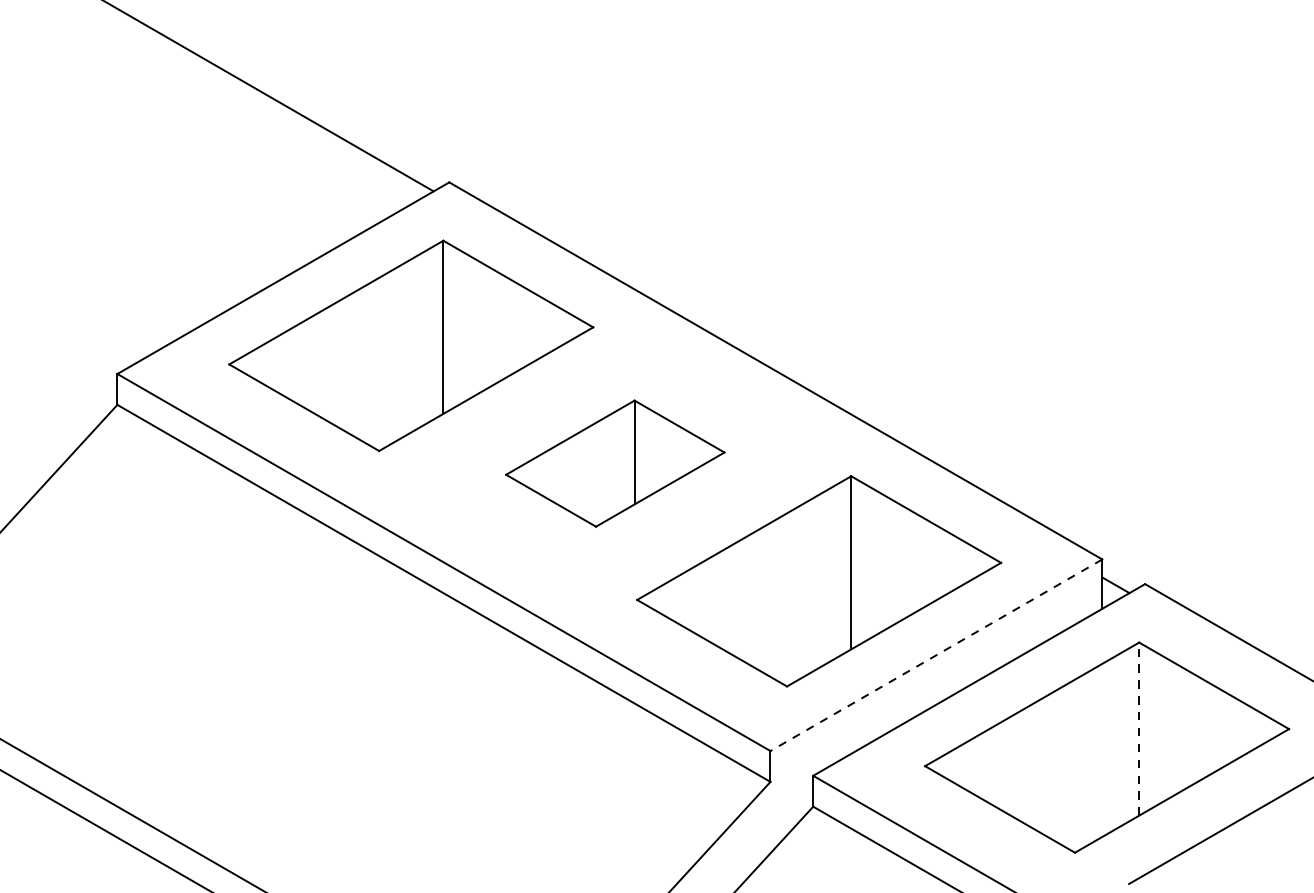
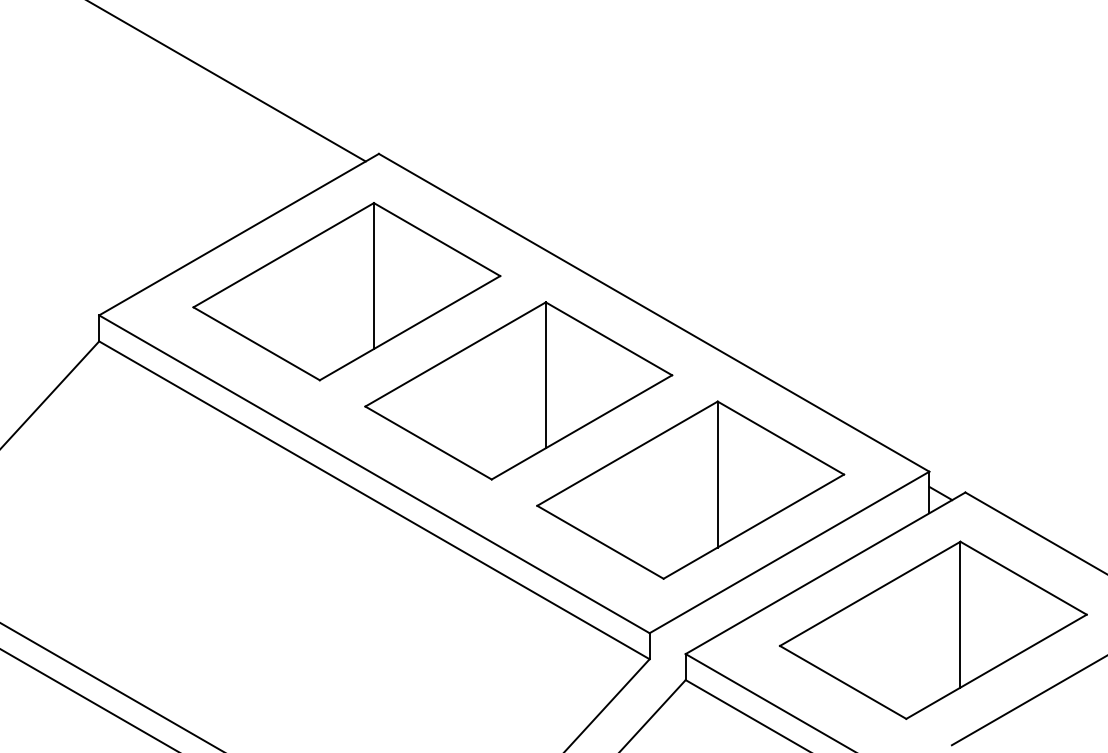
part: (614, 463) -> (518, 390), size x1.67
line: (936, 655) -> (789, 552), dashed -> solid
line: (1139, 728) -> (960, 614), dashed -> solid

